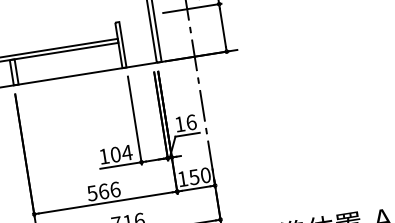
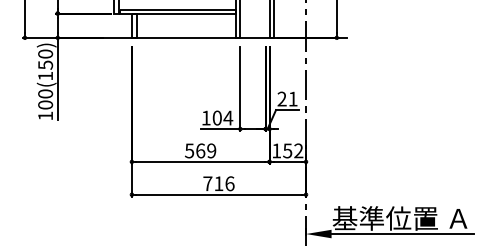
text: (185, 122) -> (287, 98), 16 -> 21
text: (205, 174) -> (298, 150), 150 -> 152
text: (115, 189) -> (211, 150), 566 -> 569

